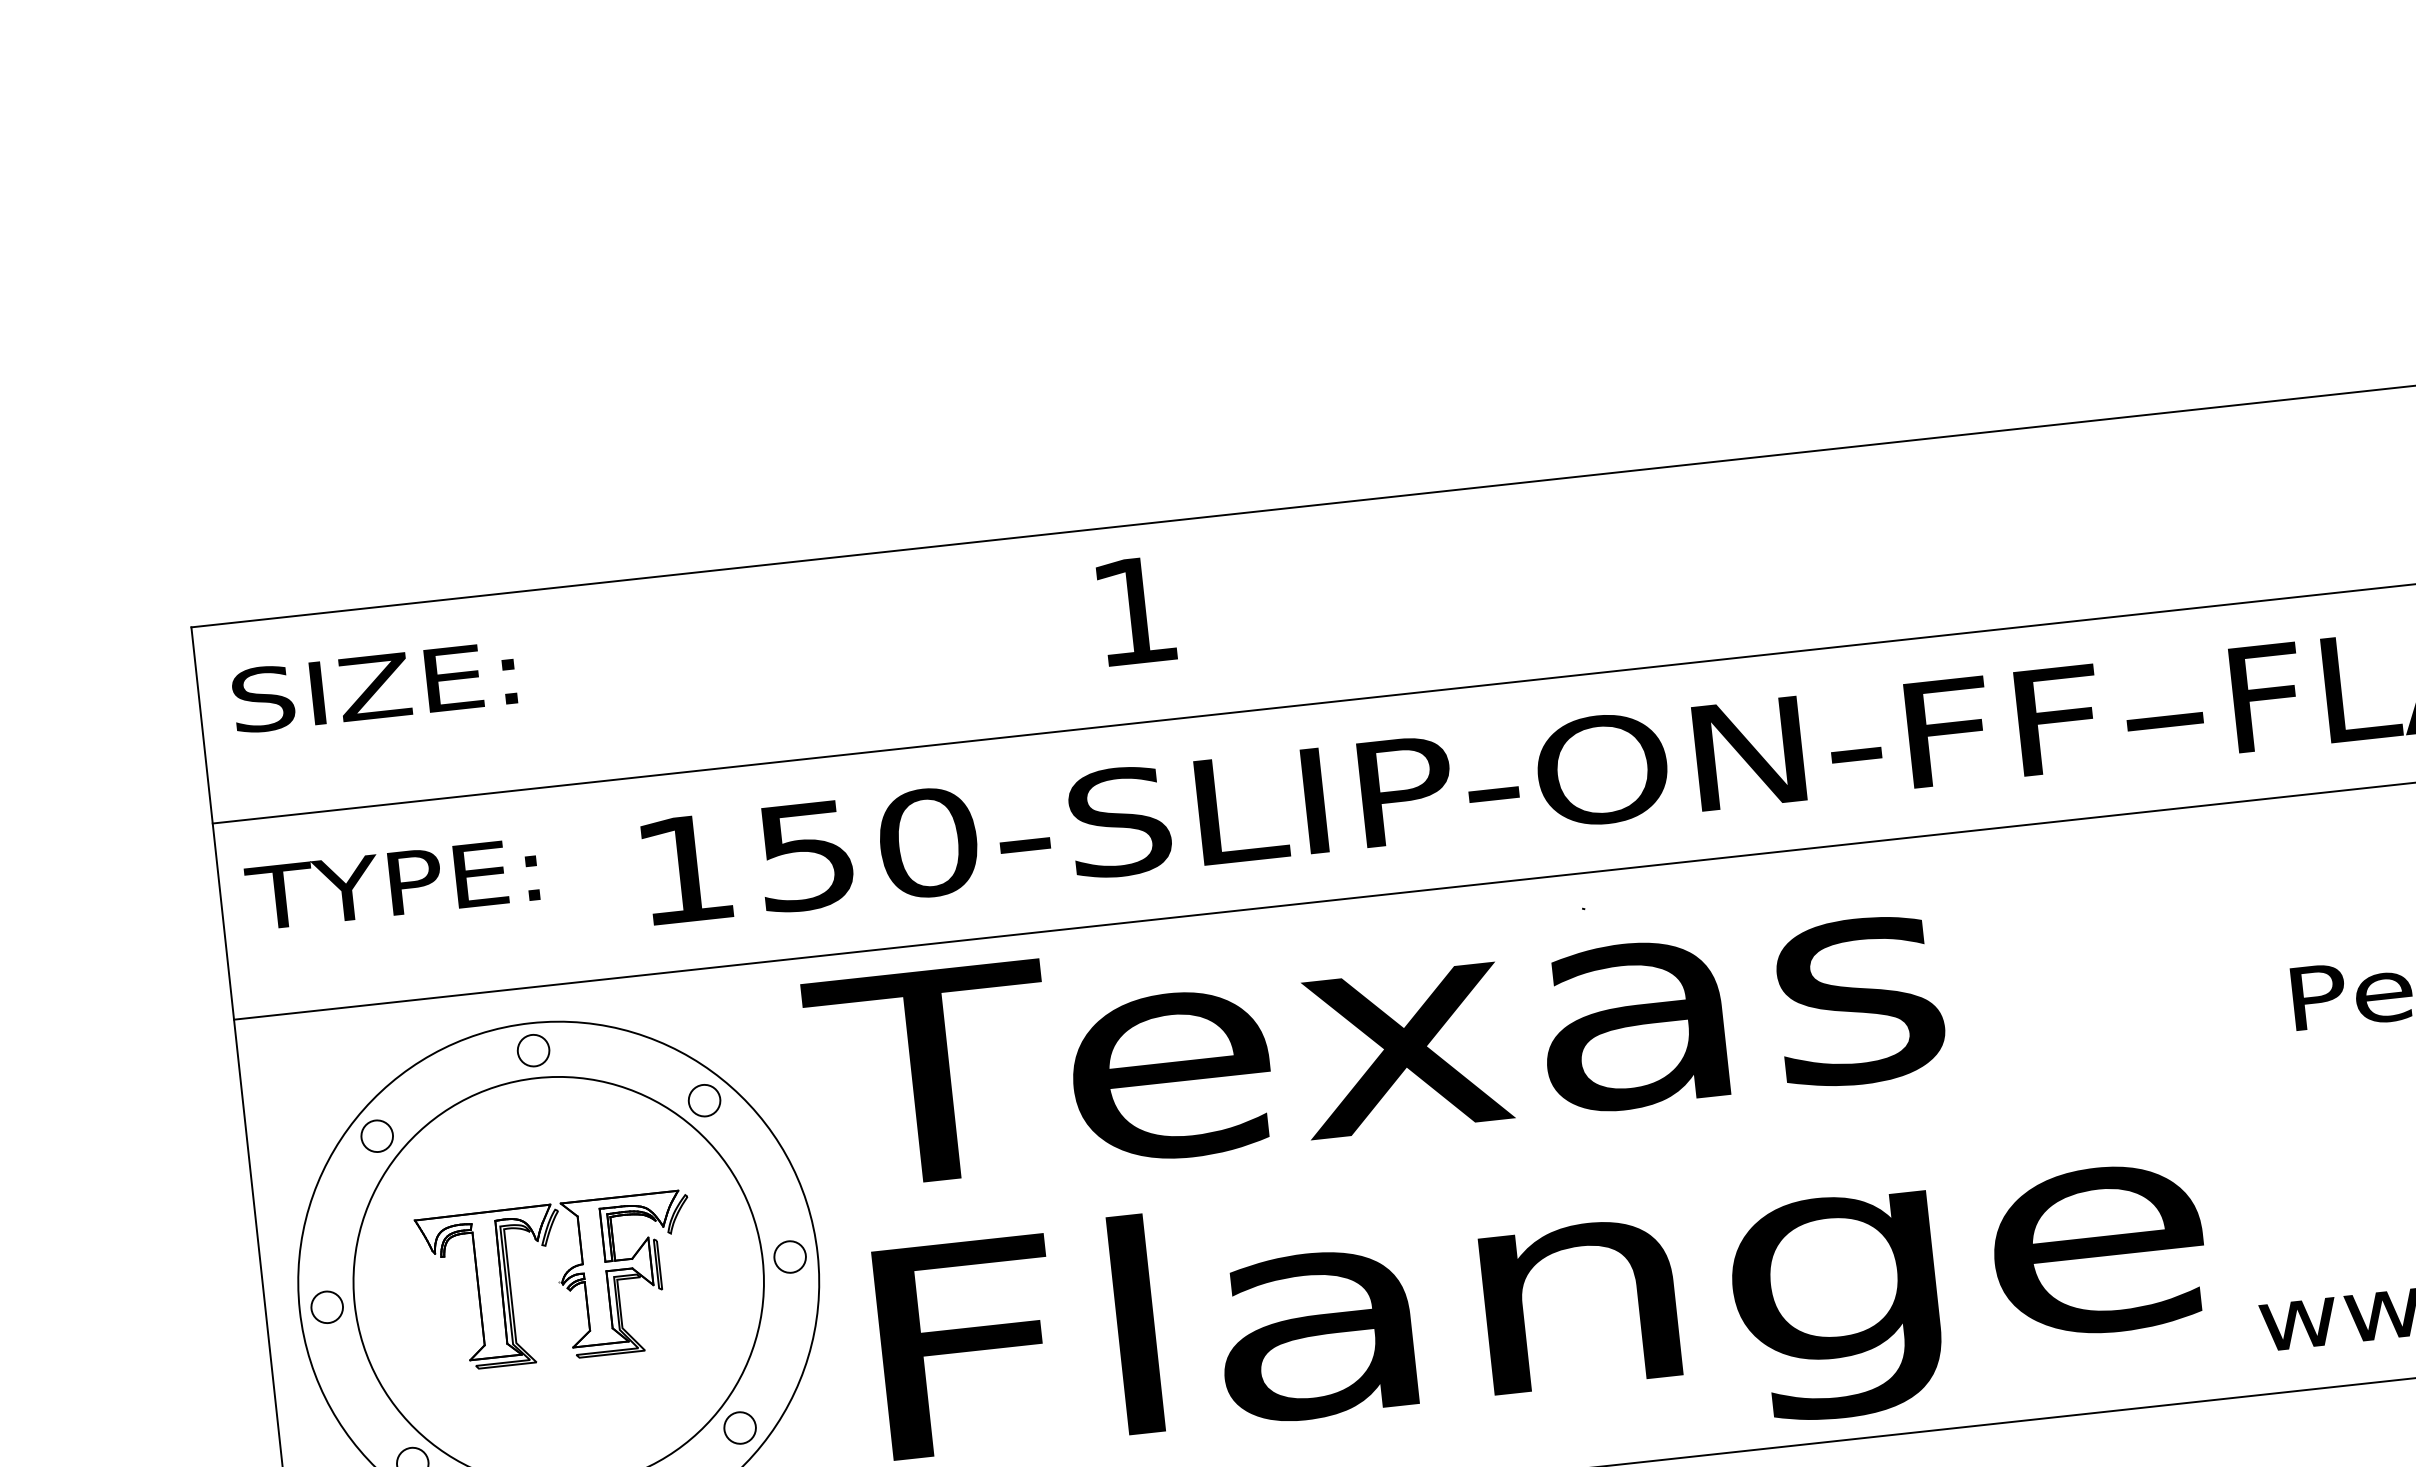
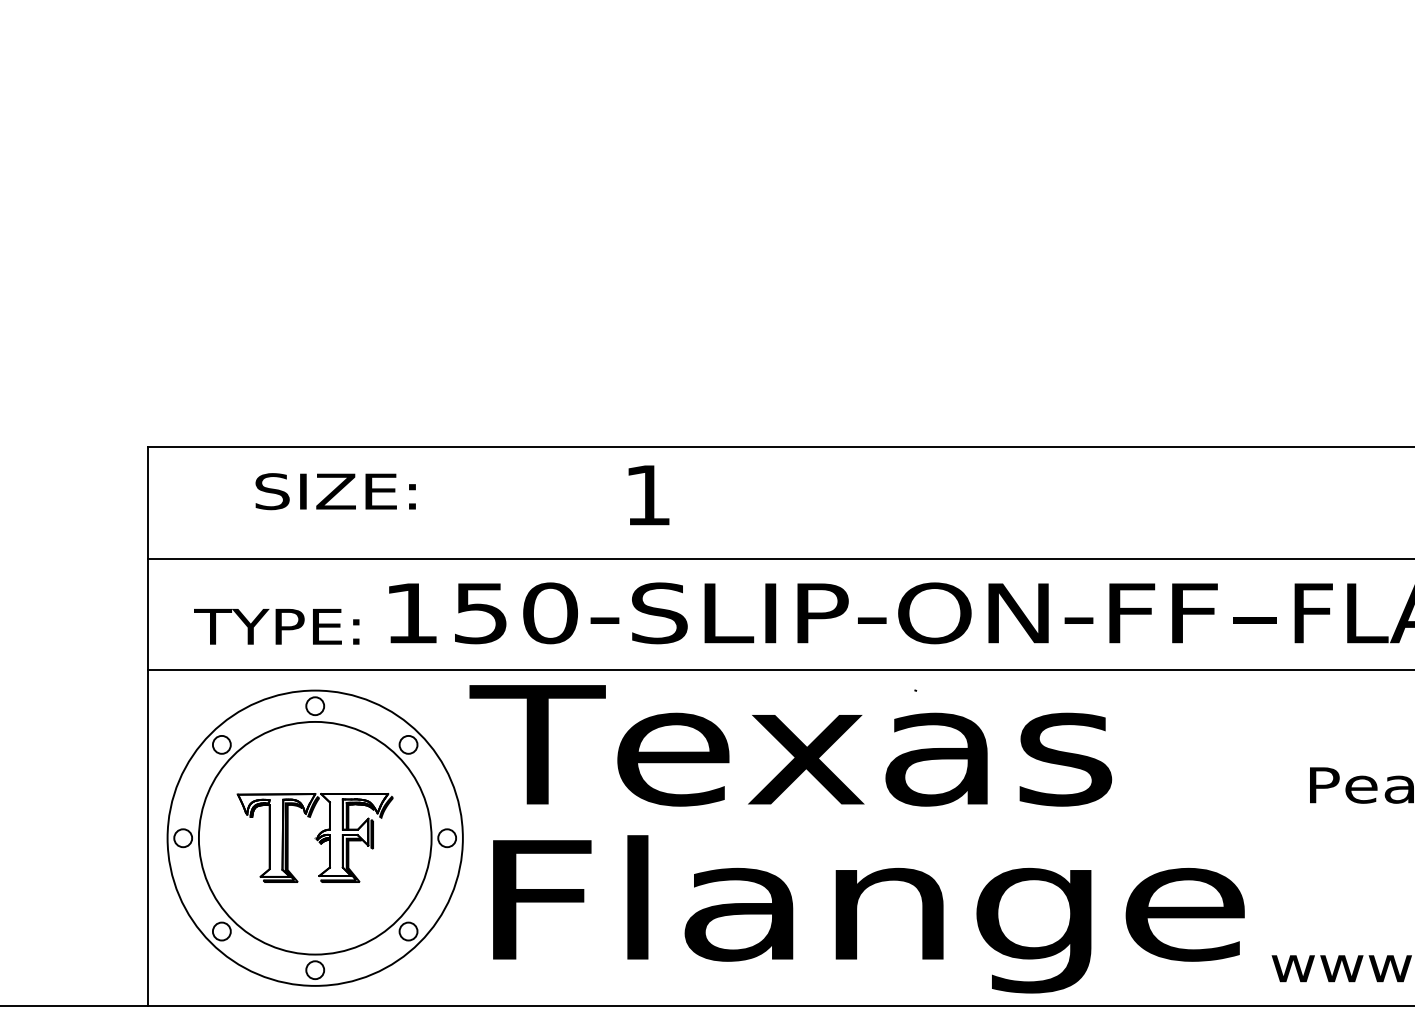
text: (1135, 611) -> (648, 495), moved
text: (373, 686) -> (335, 491), moved
text: (391, 883) -> (276, 626), moved

